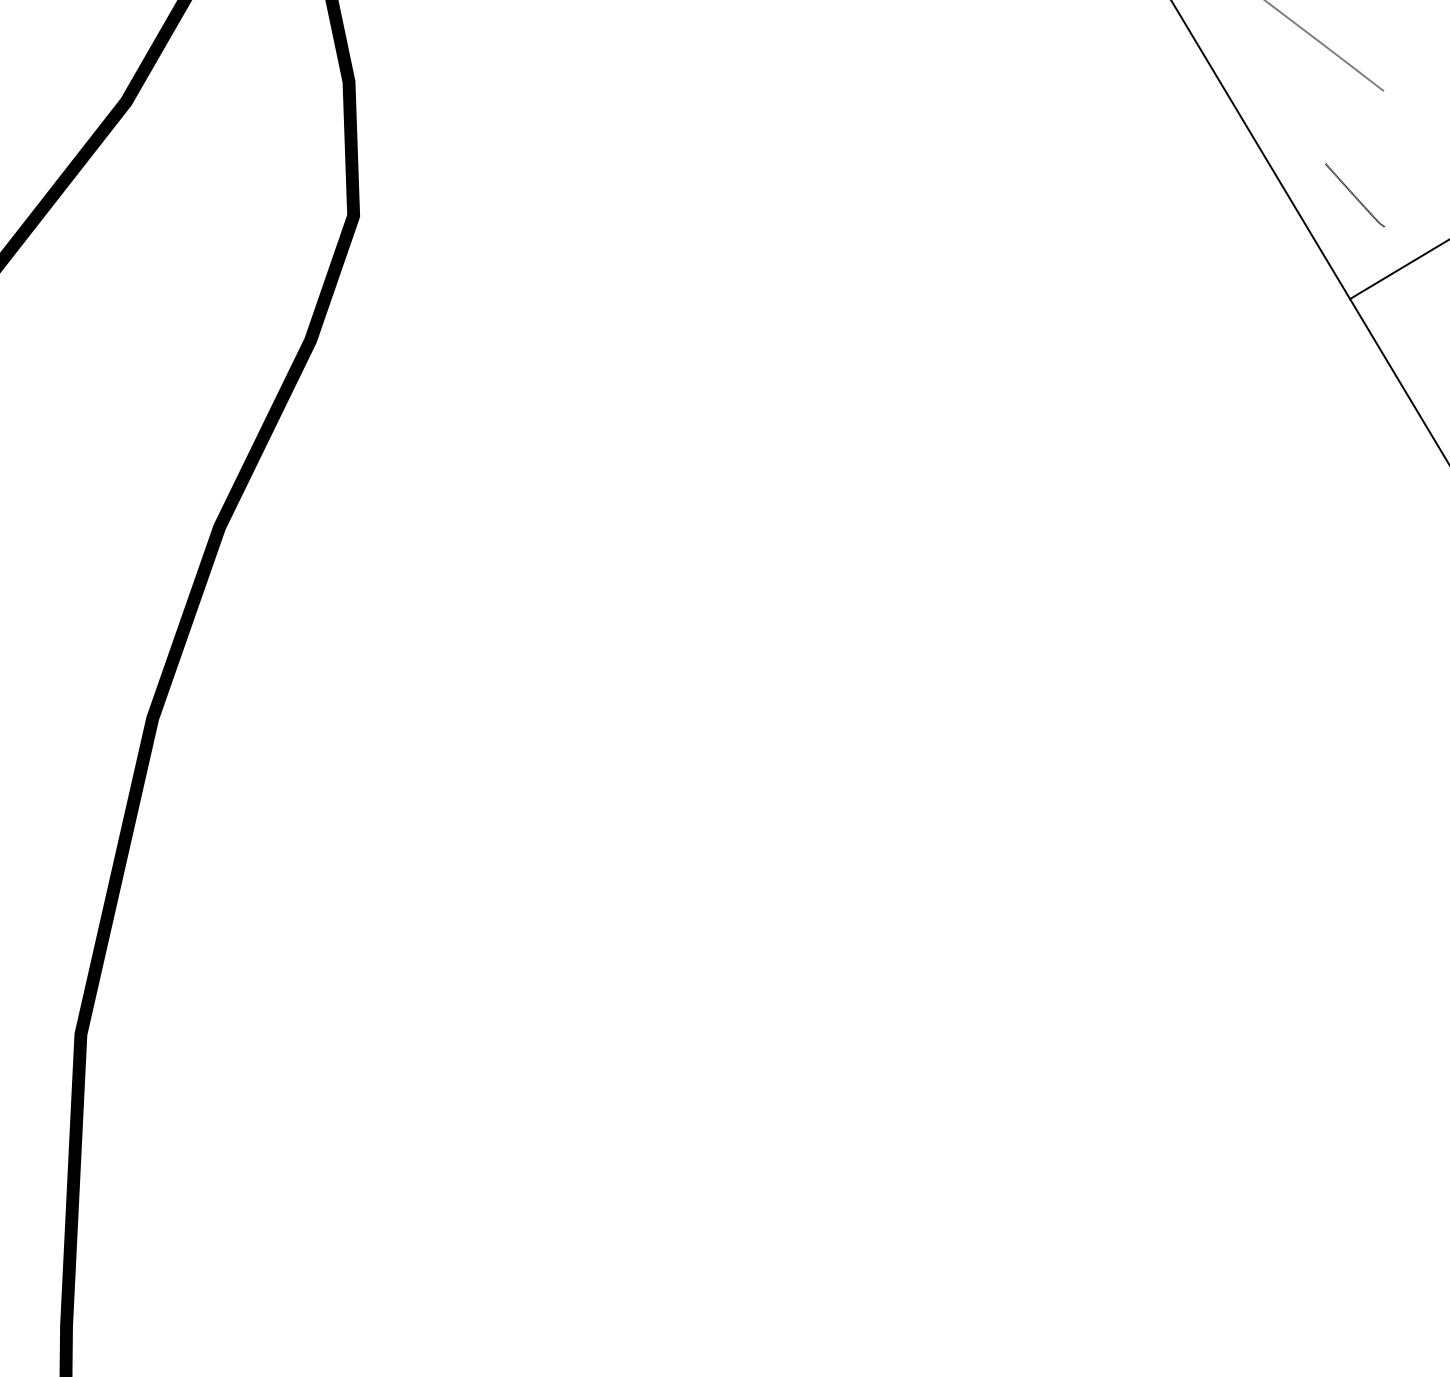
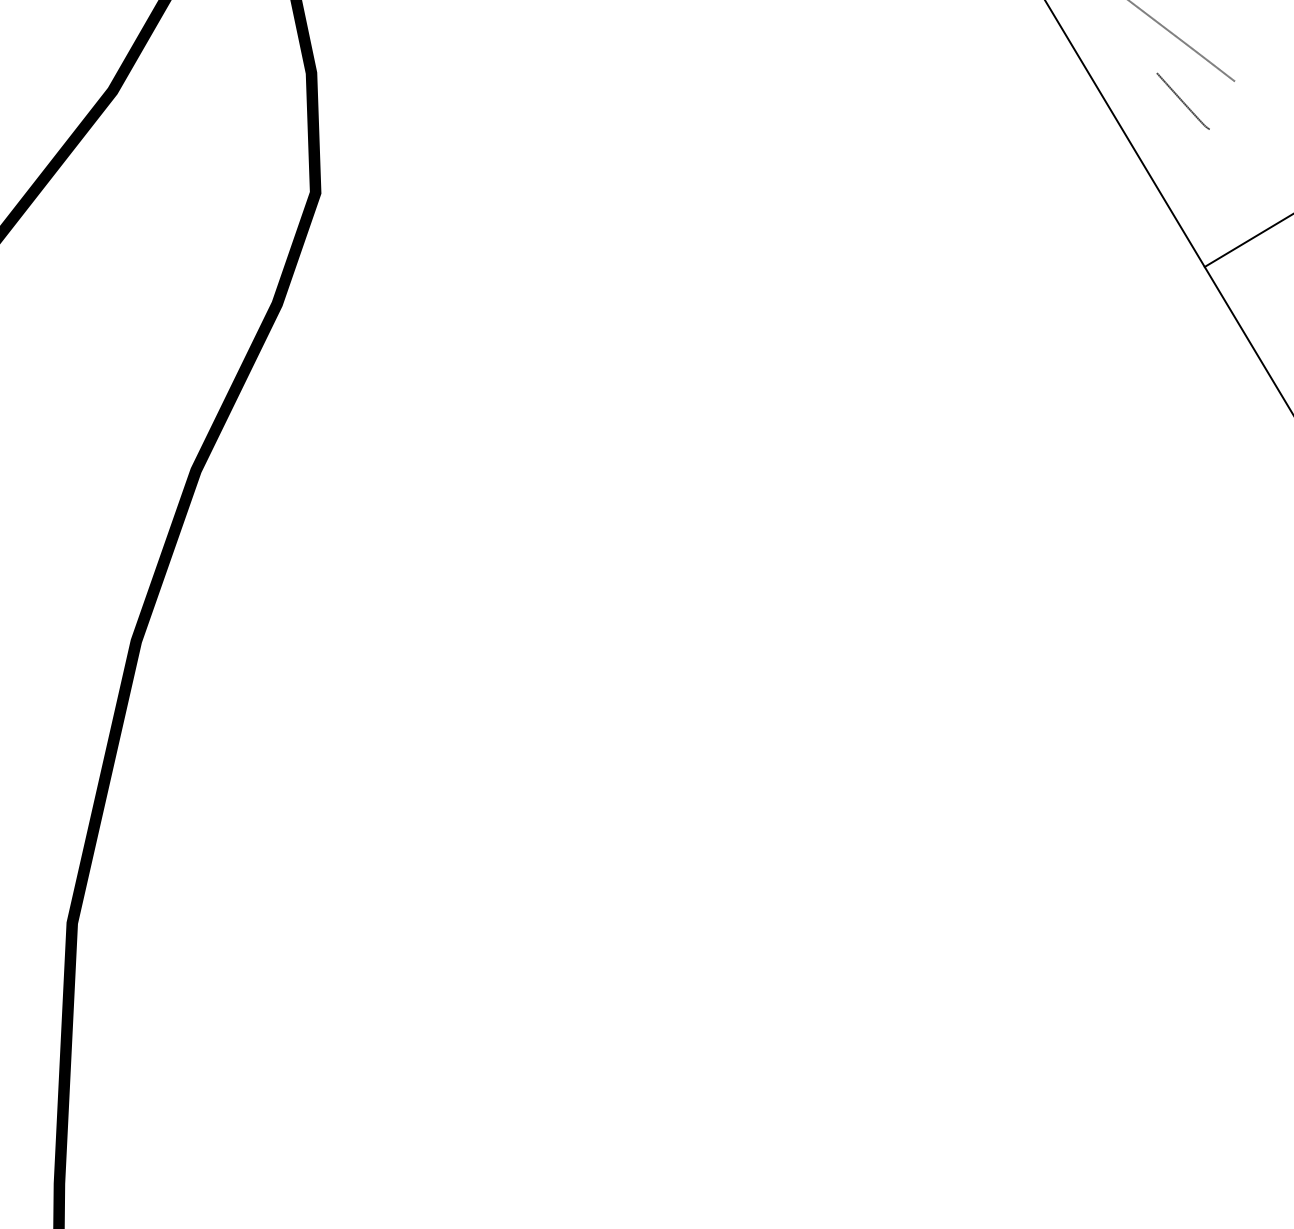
curve: (1354, 195) -> (1182, 101), moved

